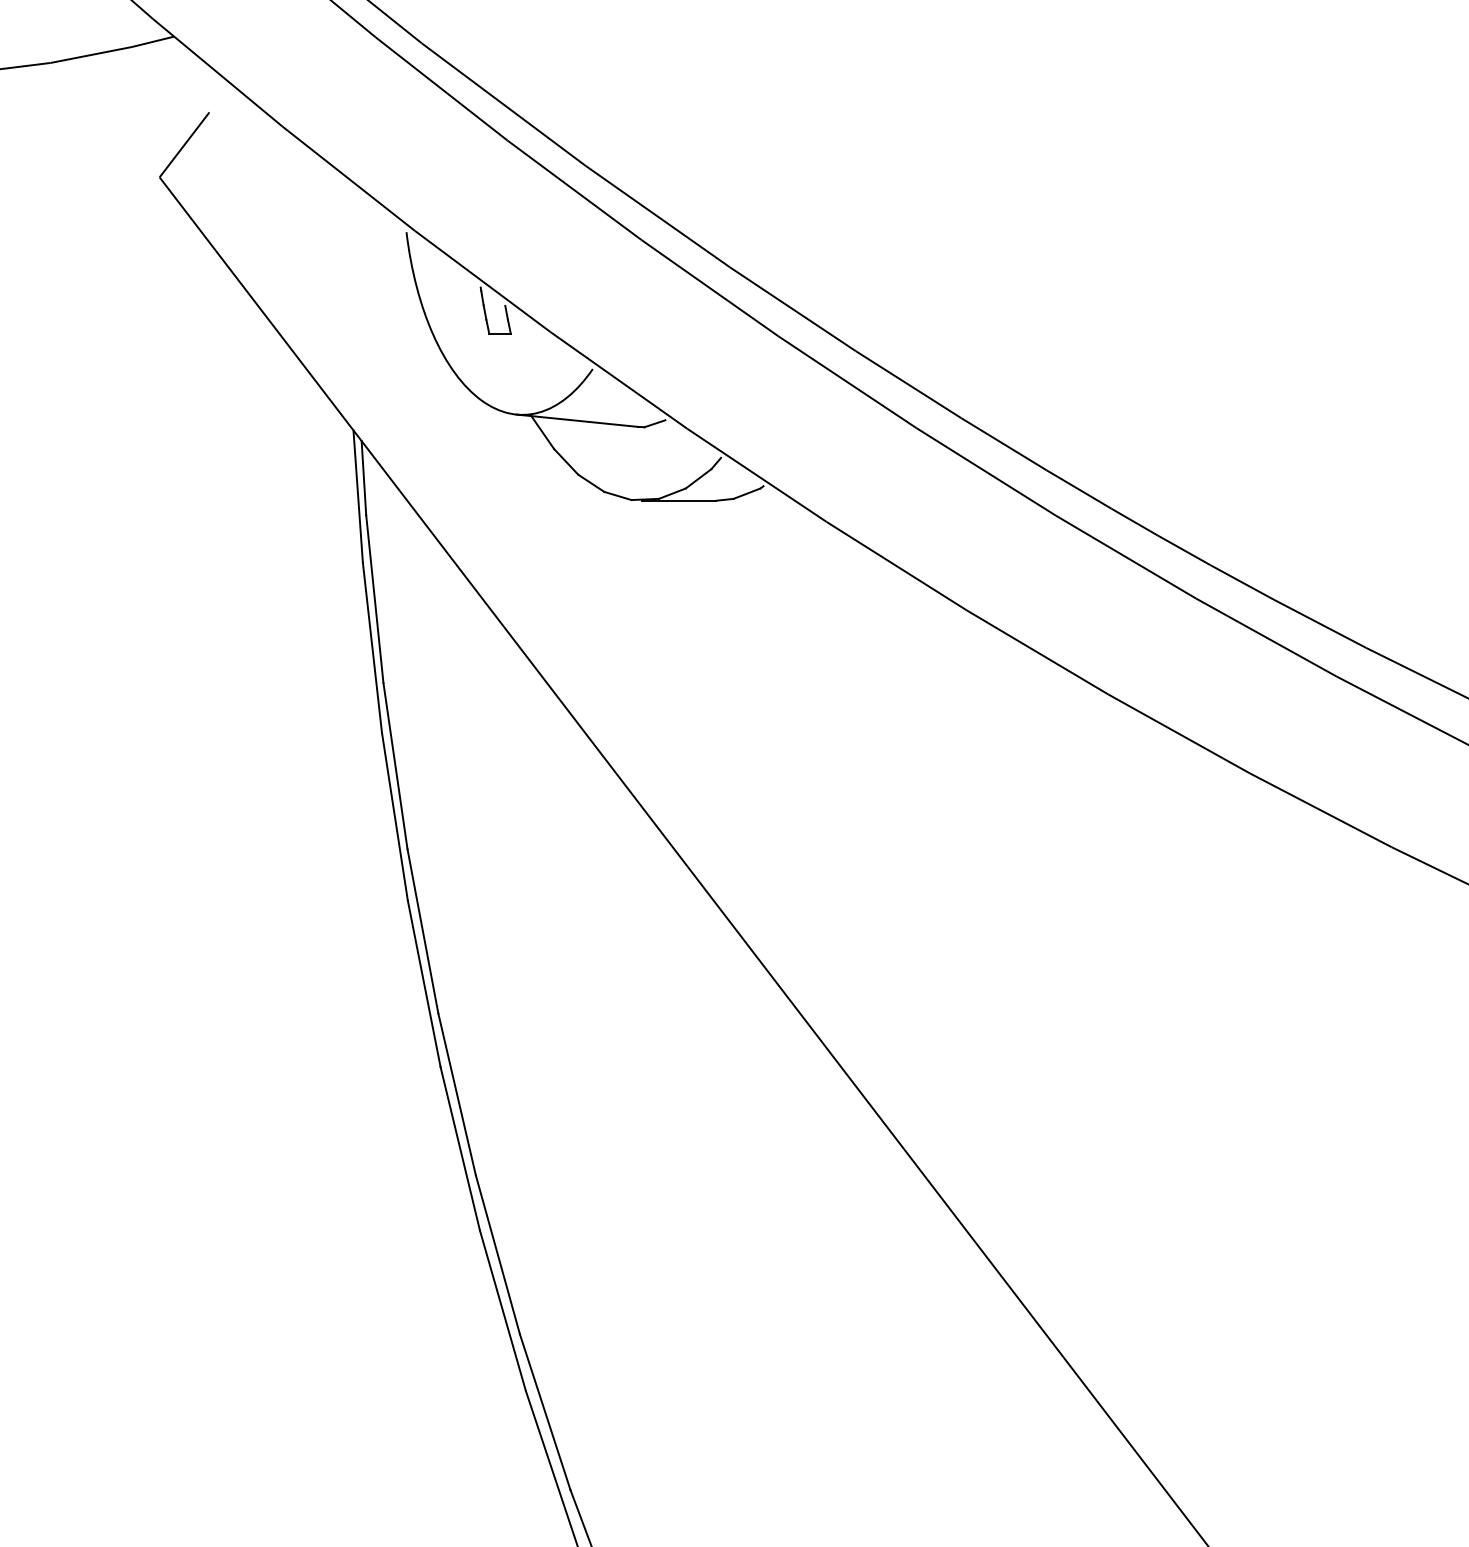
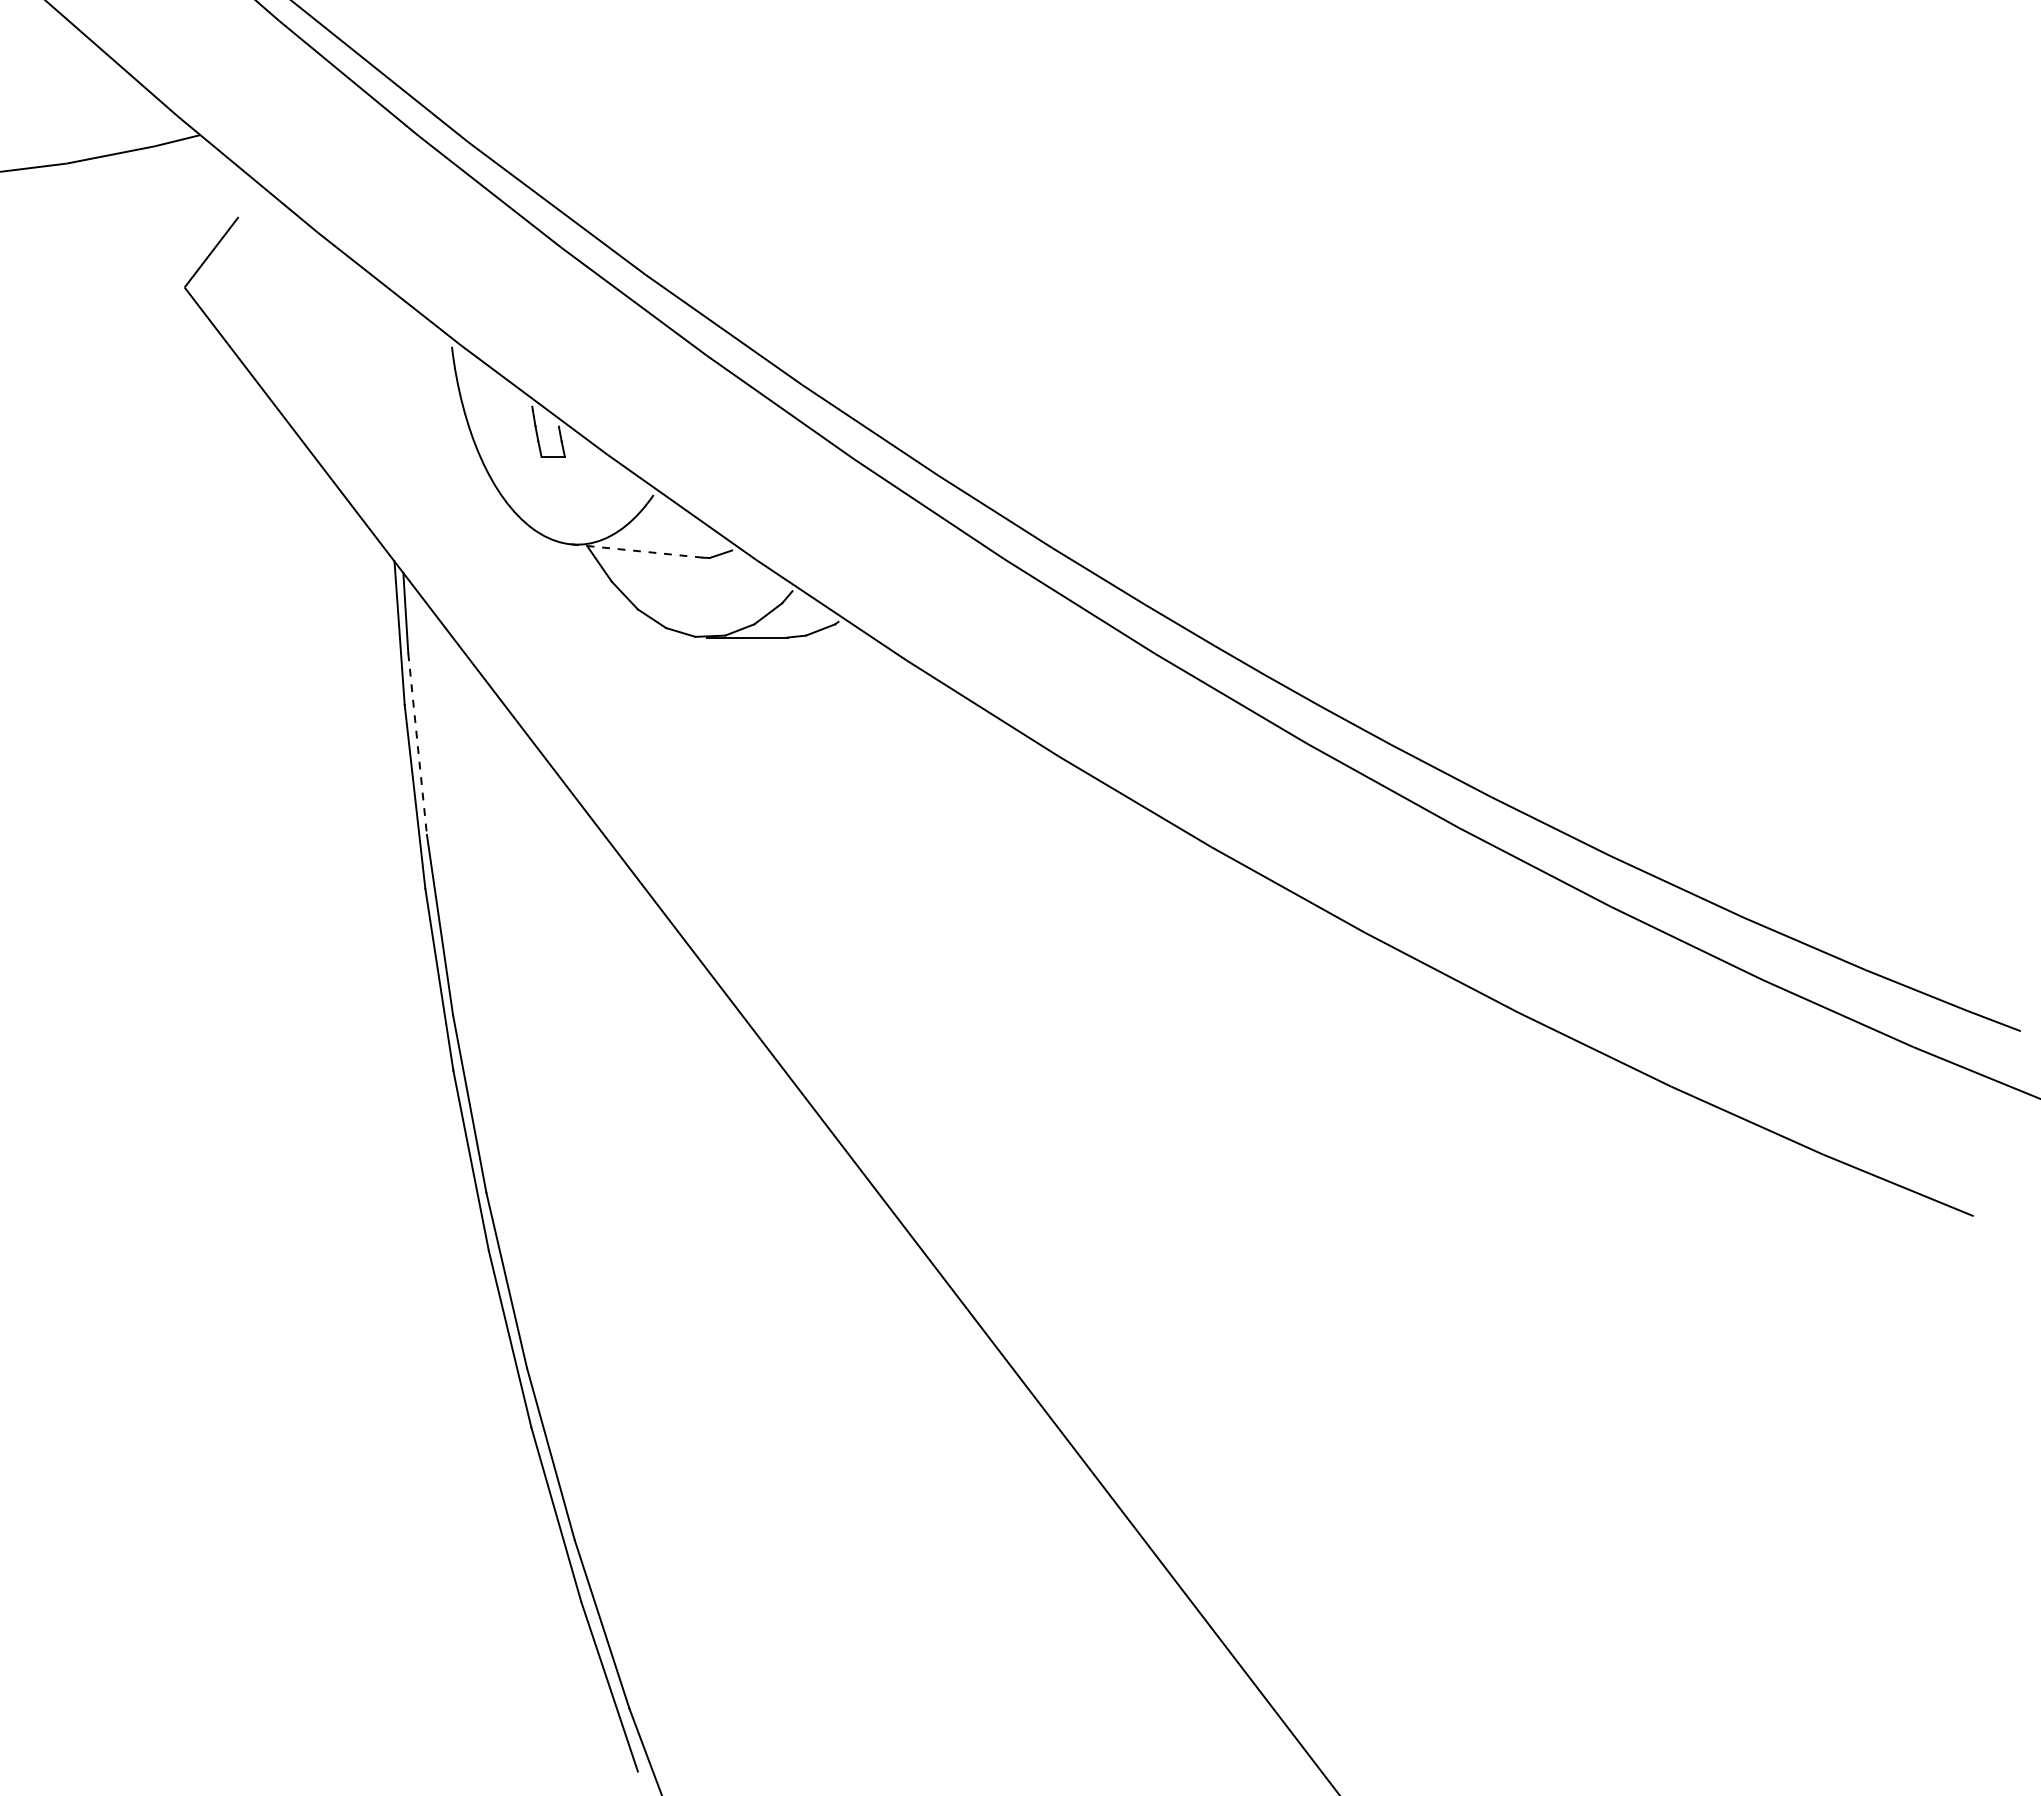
line: (576, 420) -> (636, 550), solid -> dashed
line: (374, 599) -> (417, 744), solid -> dashed

